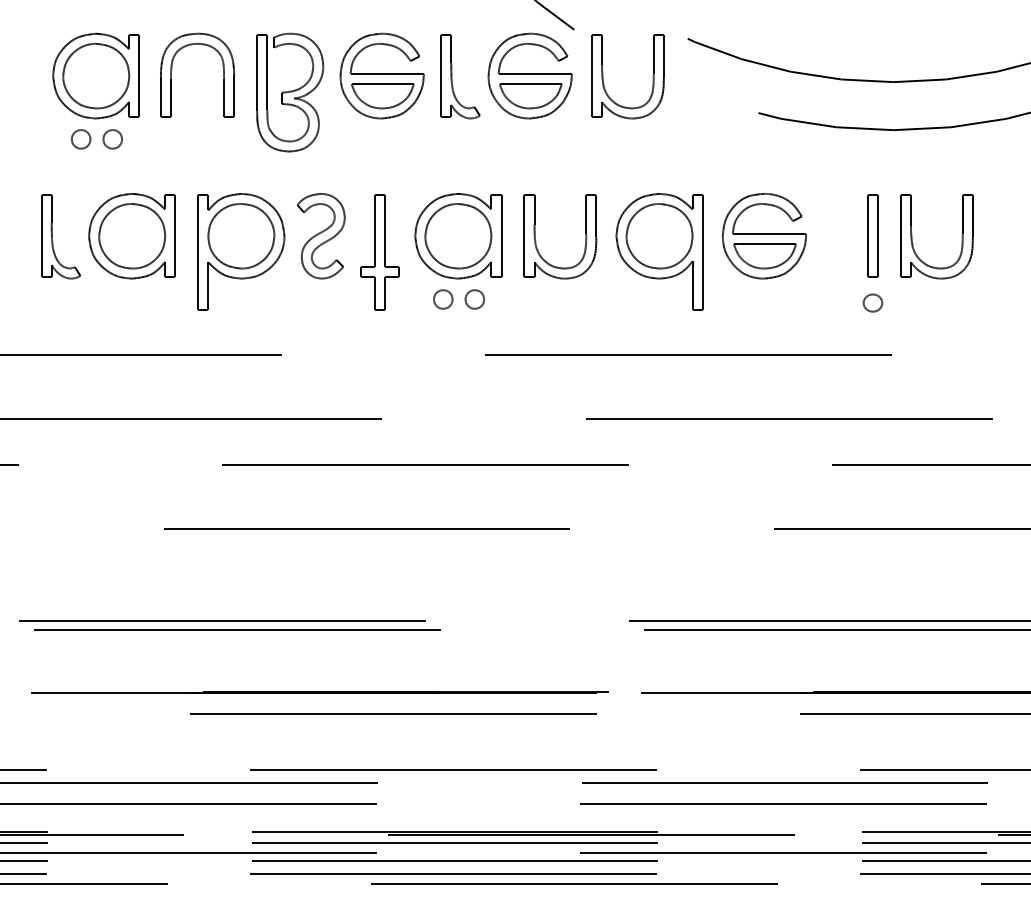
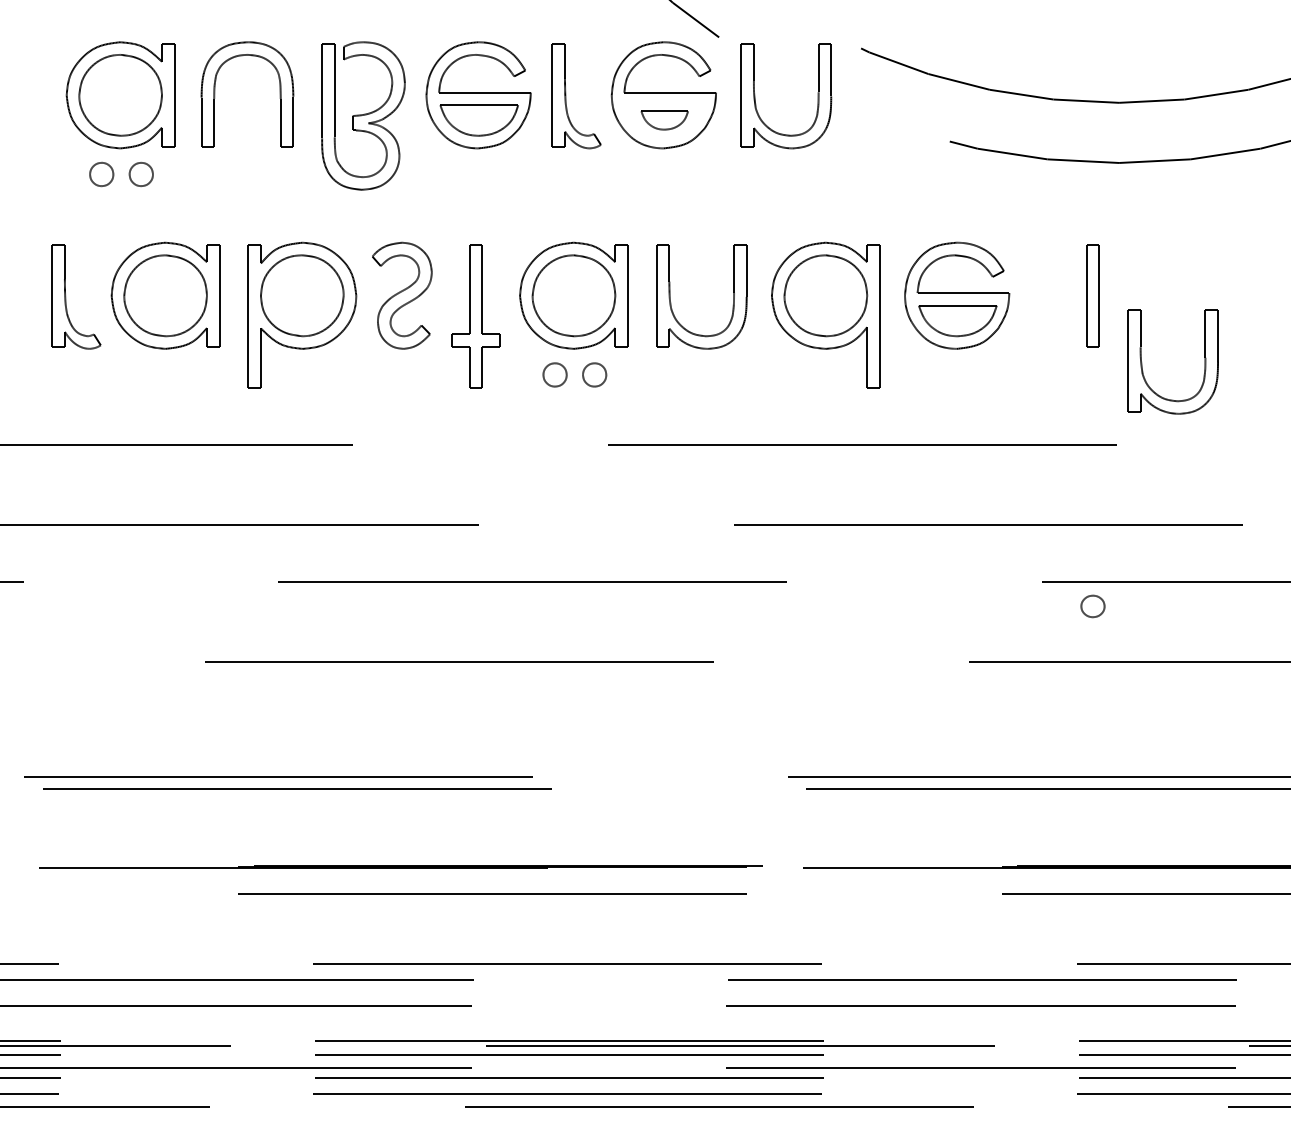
part: (530, 96) -> (664, 120), size x0.6
part: (912, 237) -> (1142, 362), moved
part: (872, 303) -> (1092, 606), moved

